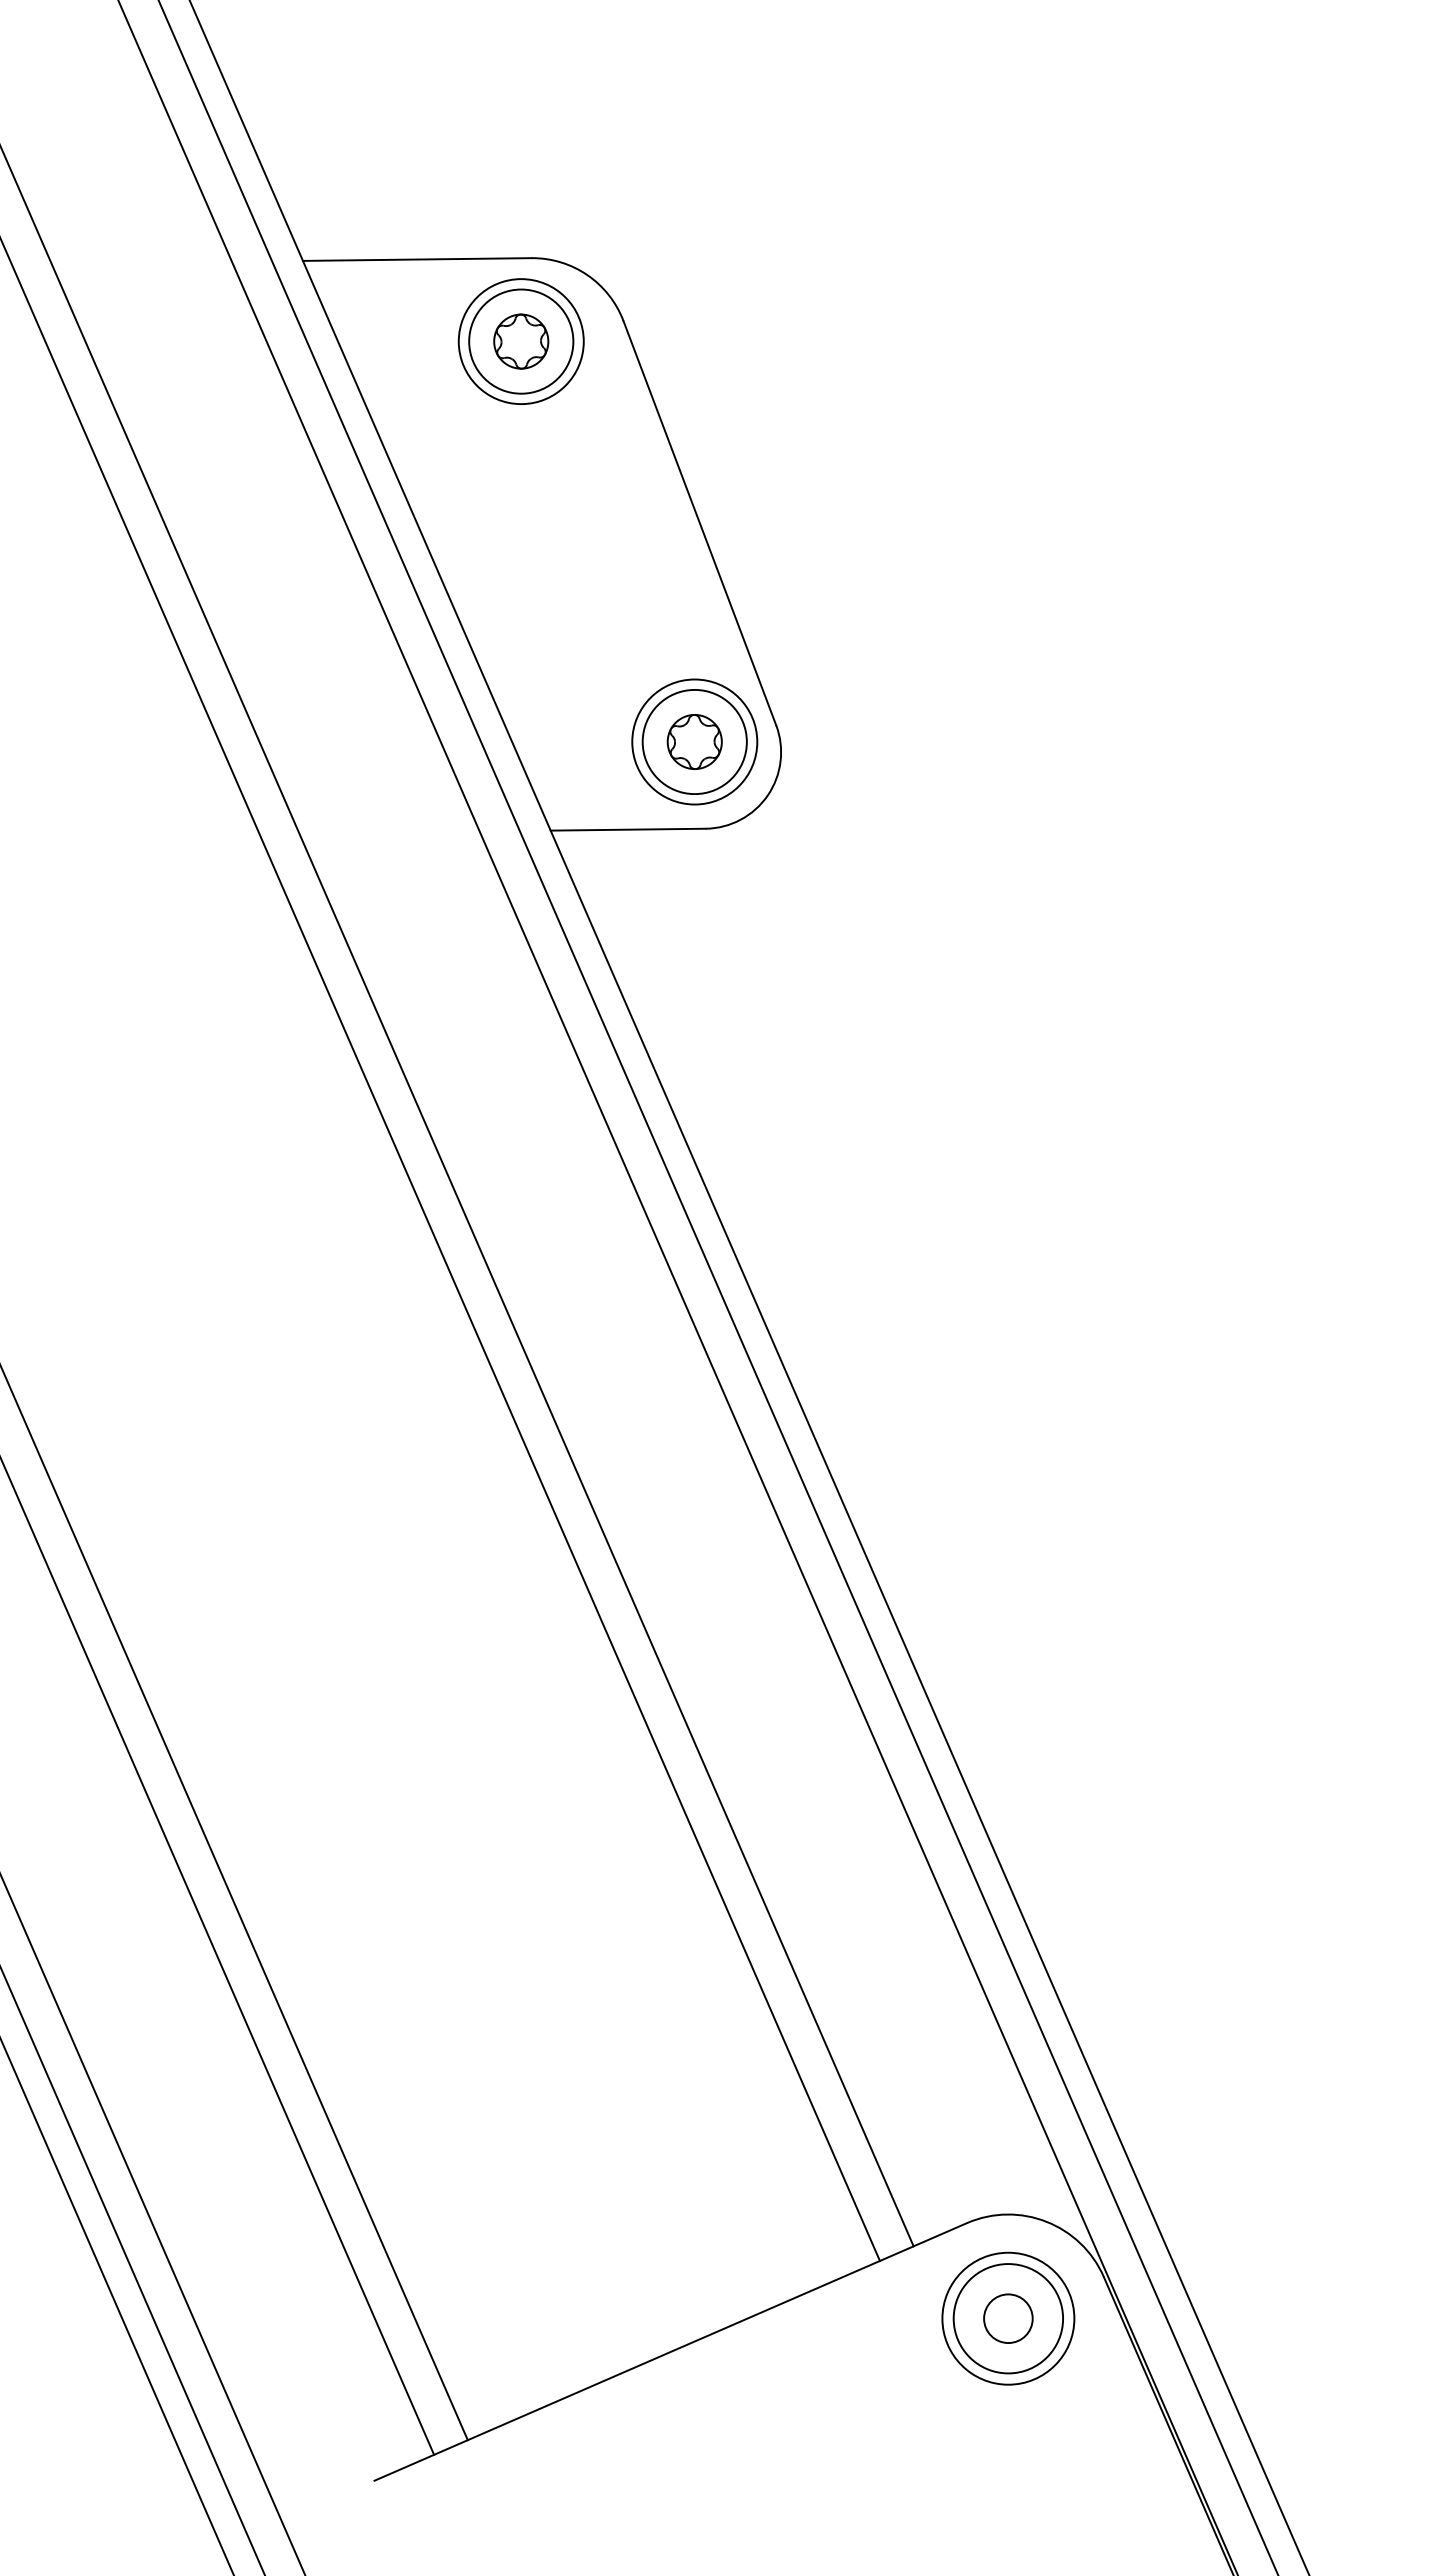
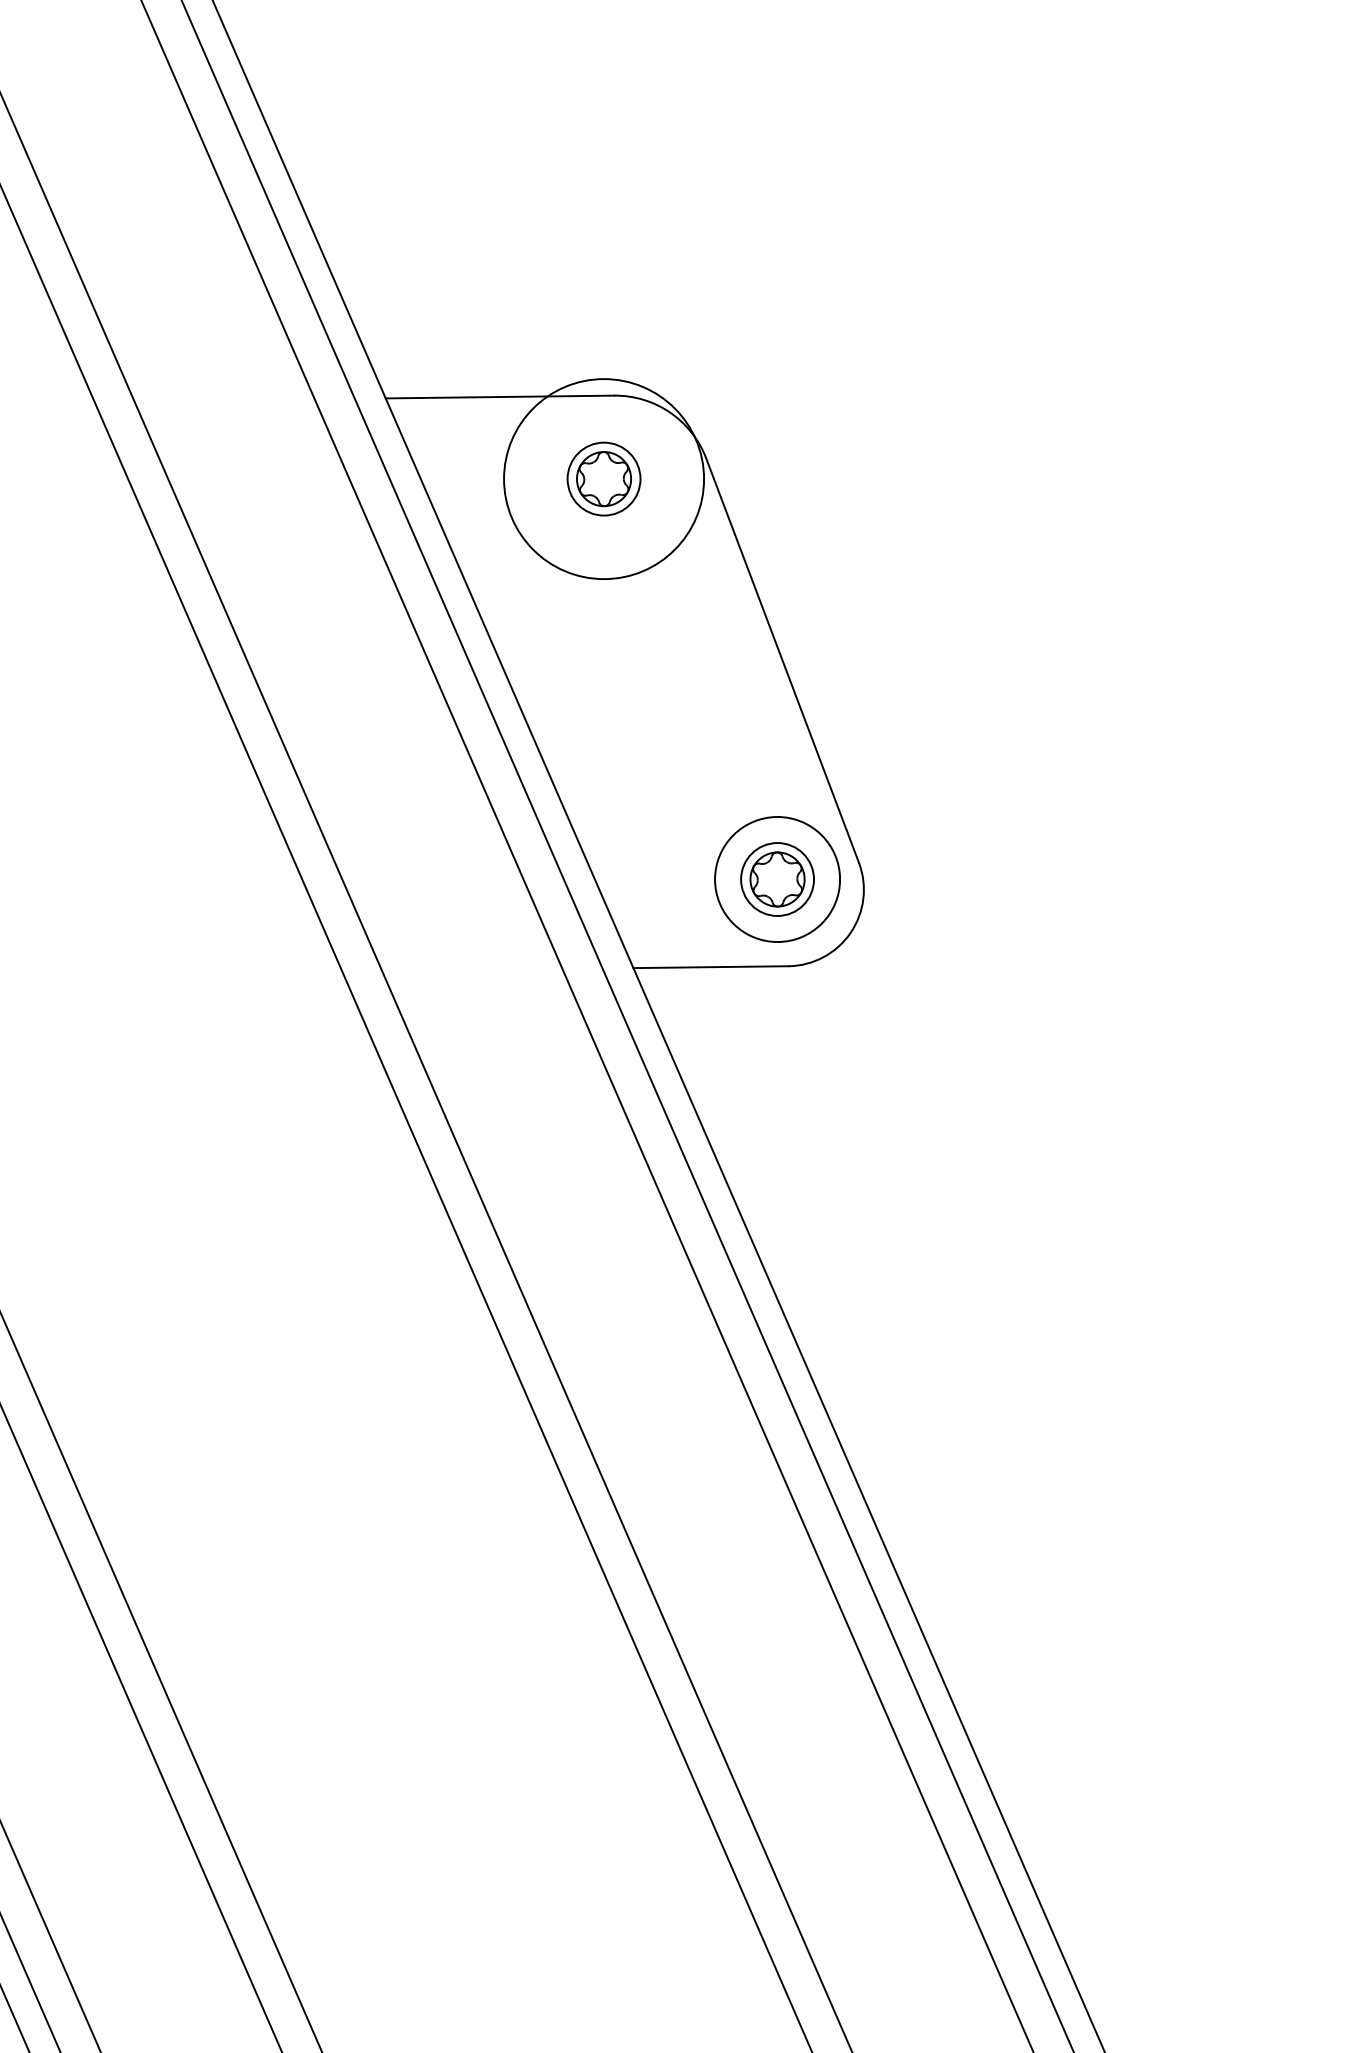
circle: (520, 341) -> (603, 478), size x1.6
circle: (521, 341) -> (604, 478), size x0.7
circle: (694, 741) -> (777, 878), size x0.7

